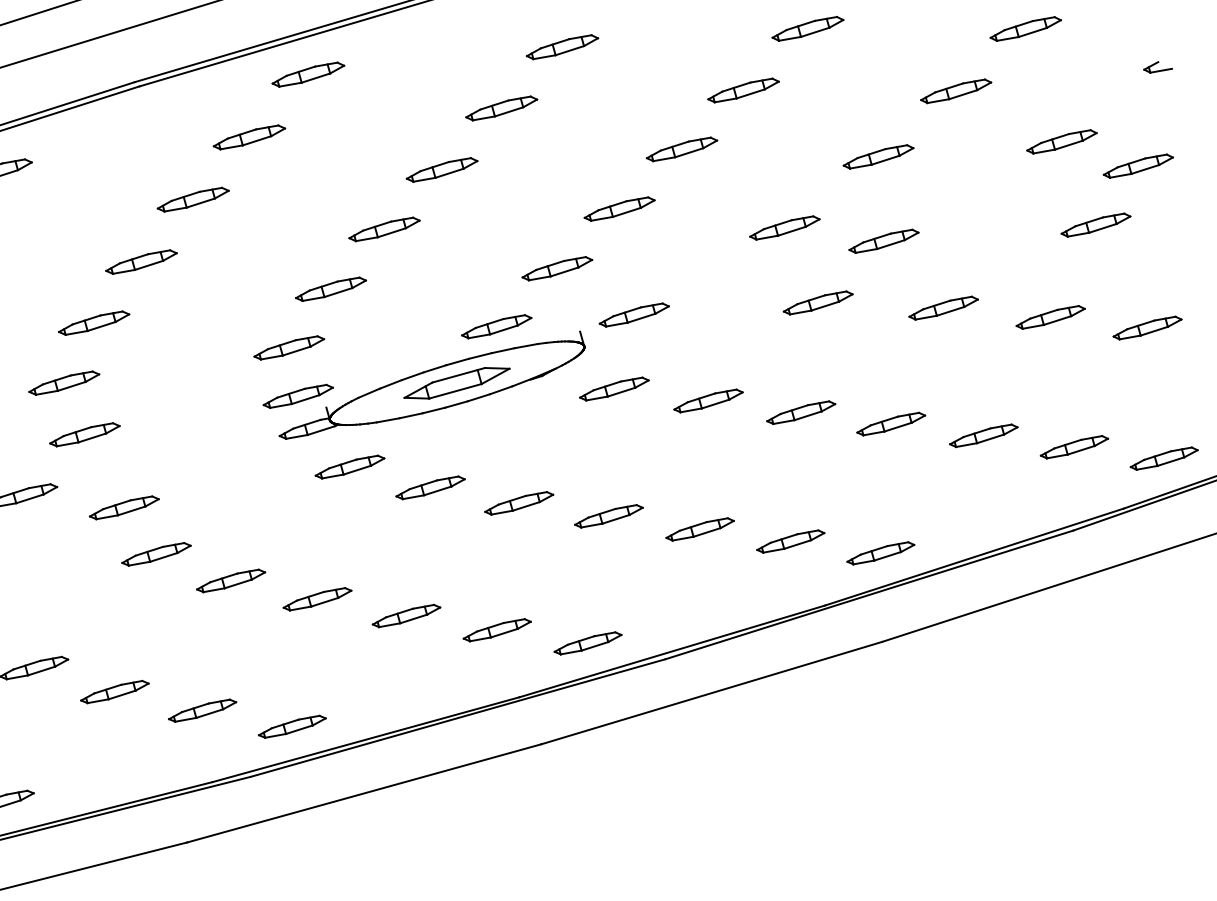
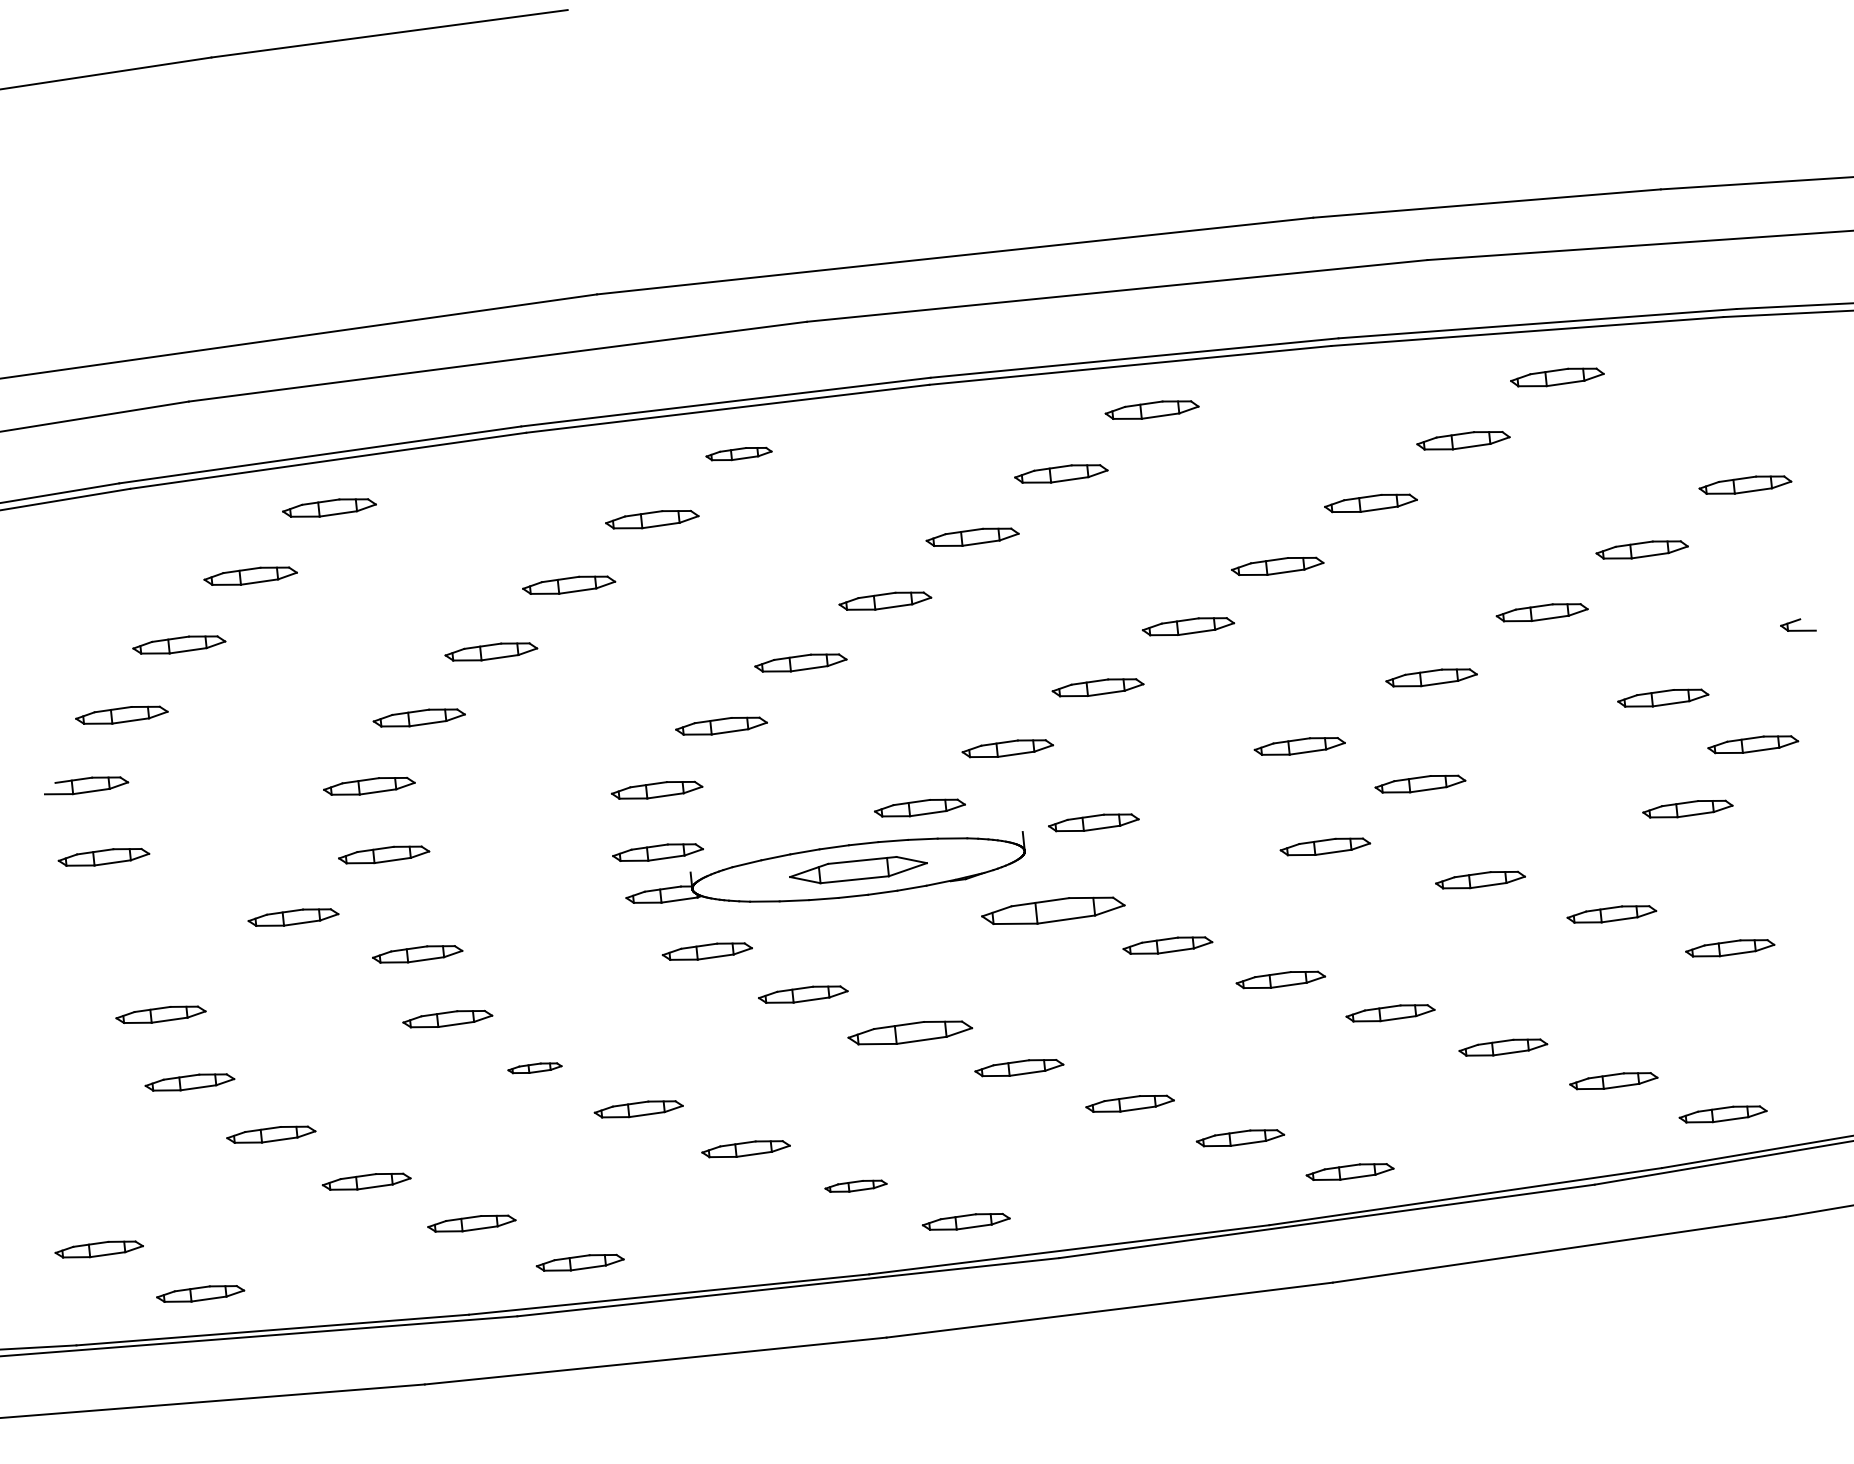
part: (307, 74) -> (738, 453), size x0.7
part: (613, 388) -> (1052, 910), size x1.6
part: (519, 503) -> (910, 1032), size x1.4
part: (230, 581) -> (534, 1068), size x0.6
part: (496, 630) -> (855, 1186), size x0.7

